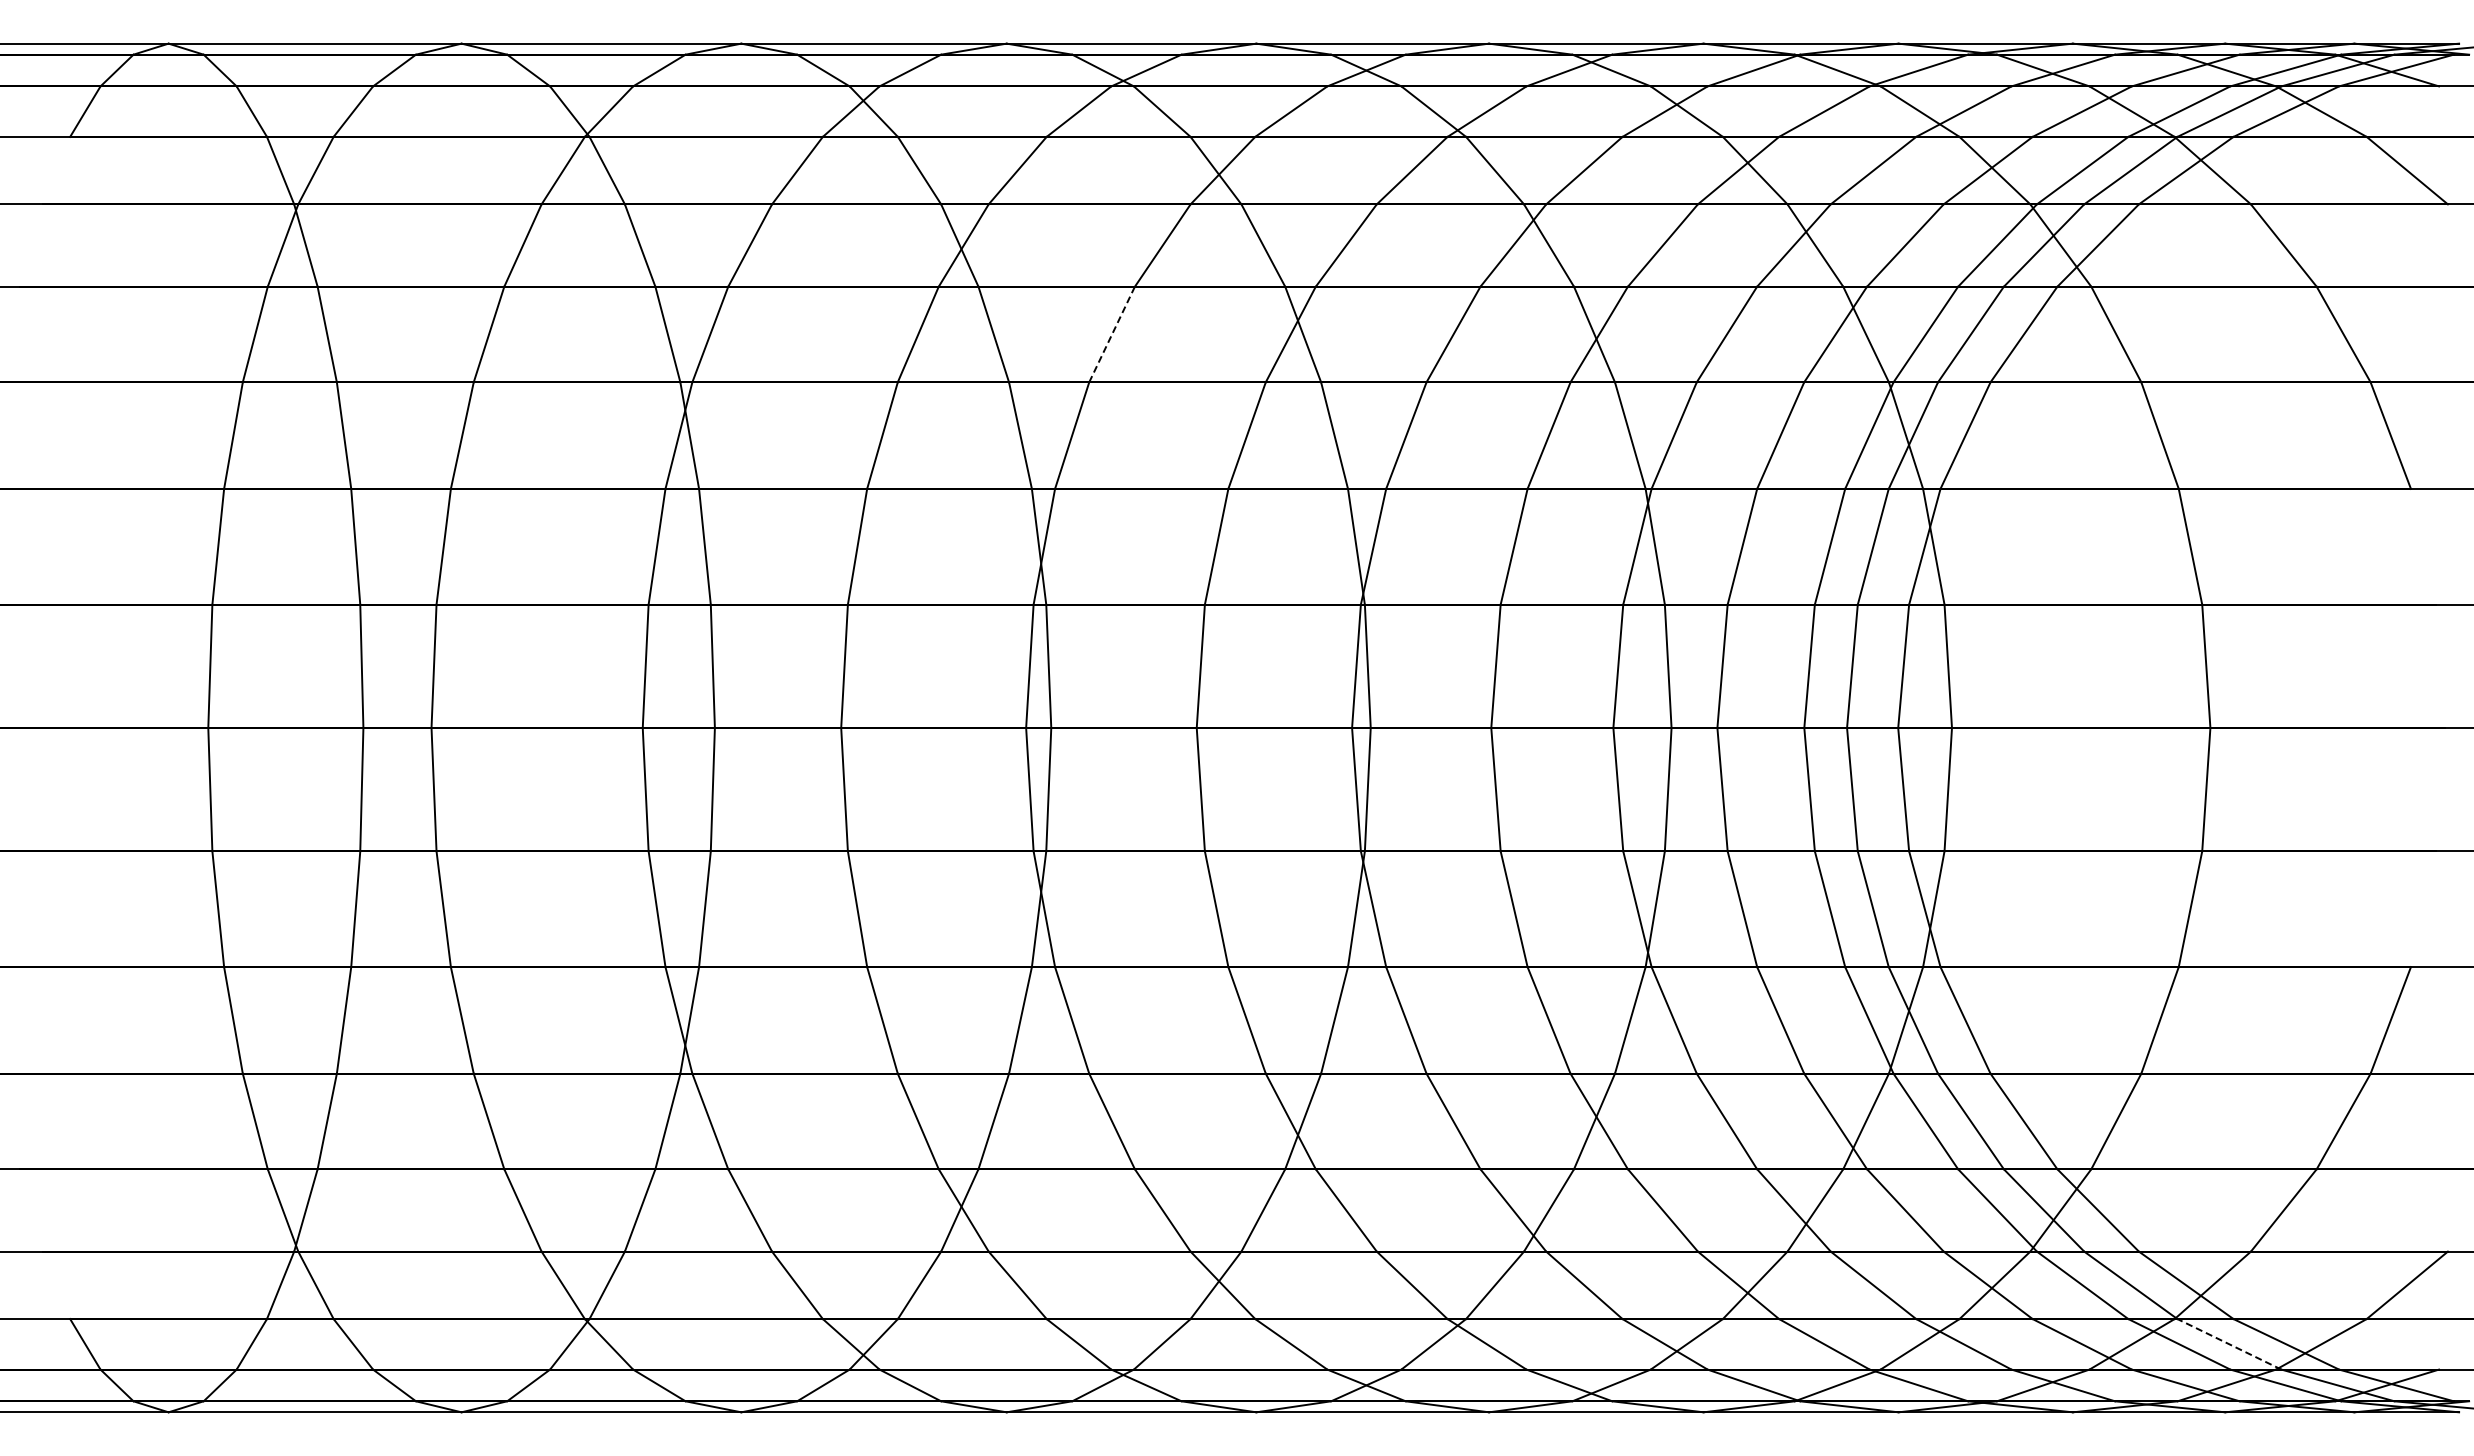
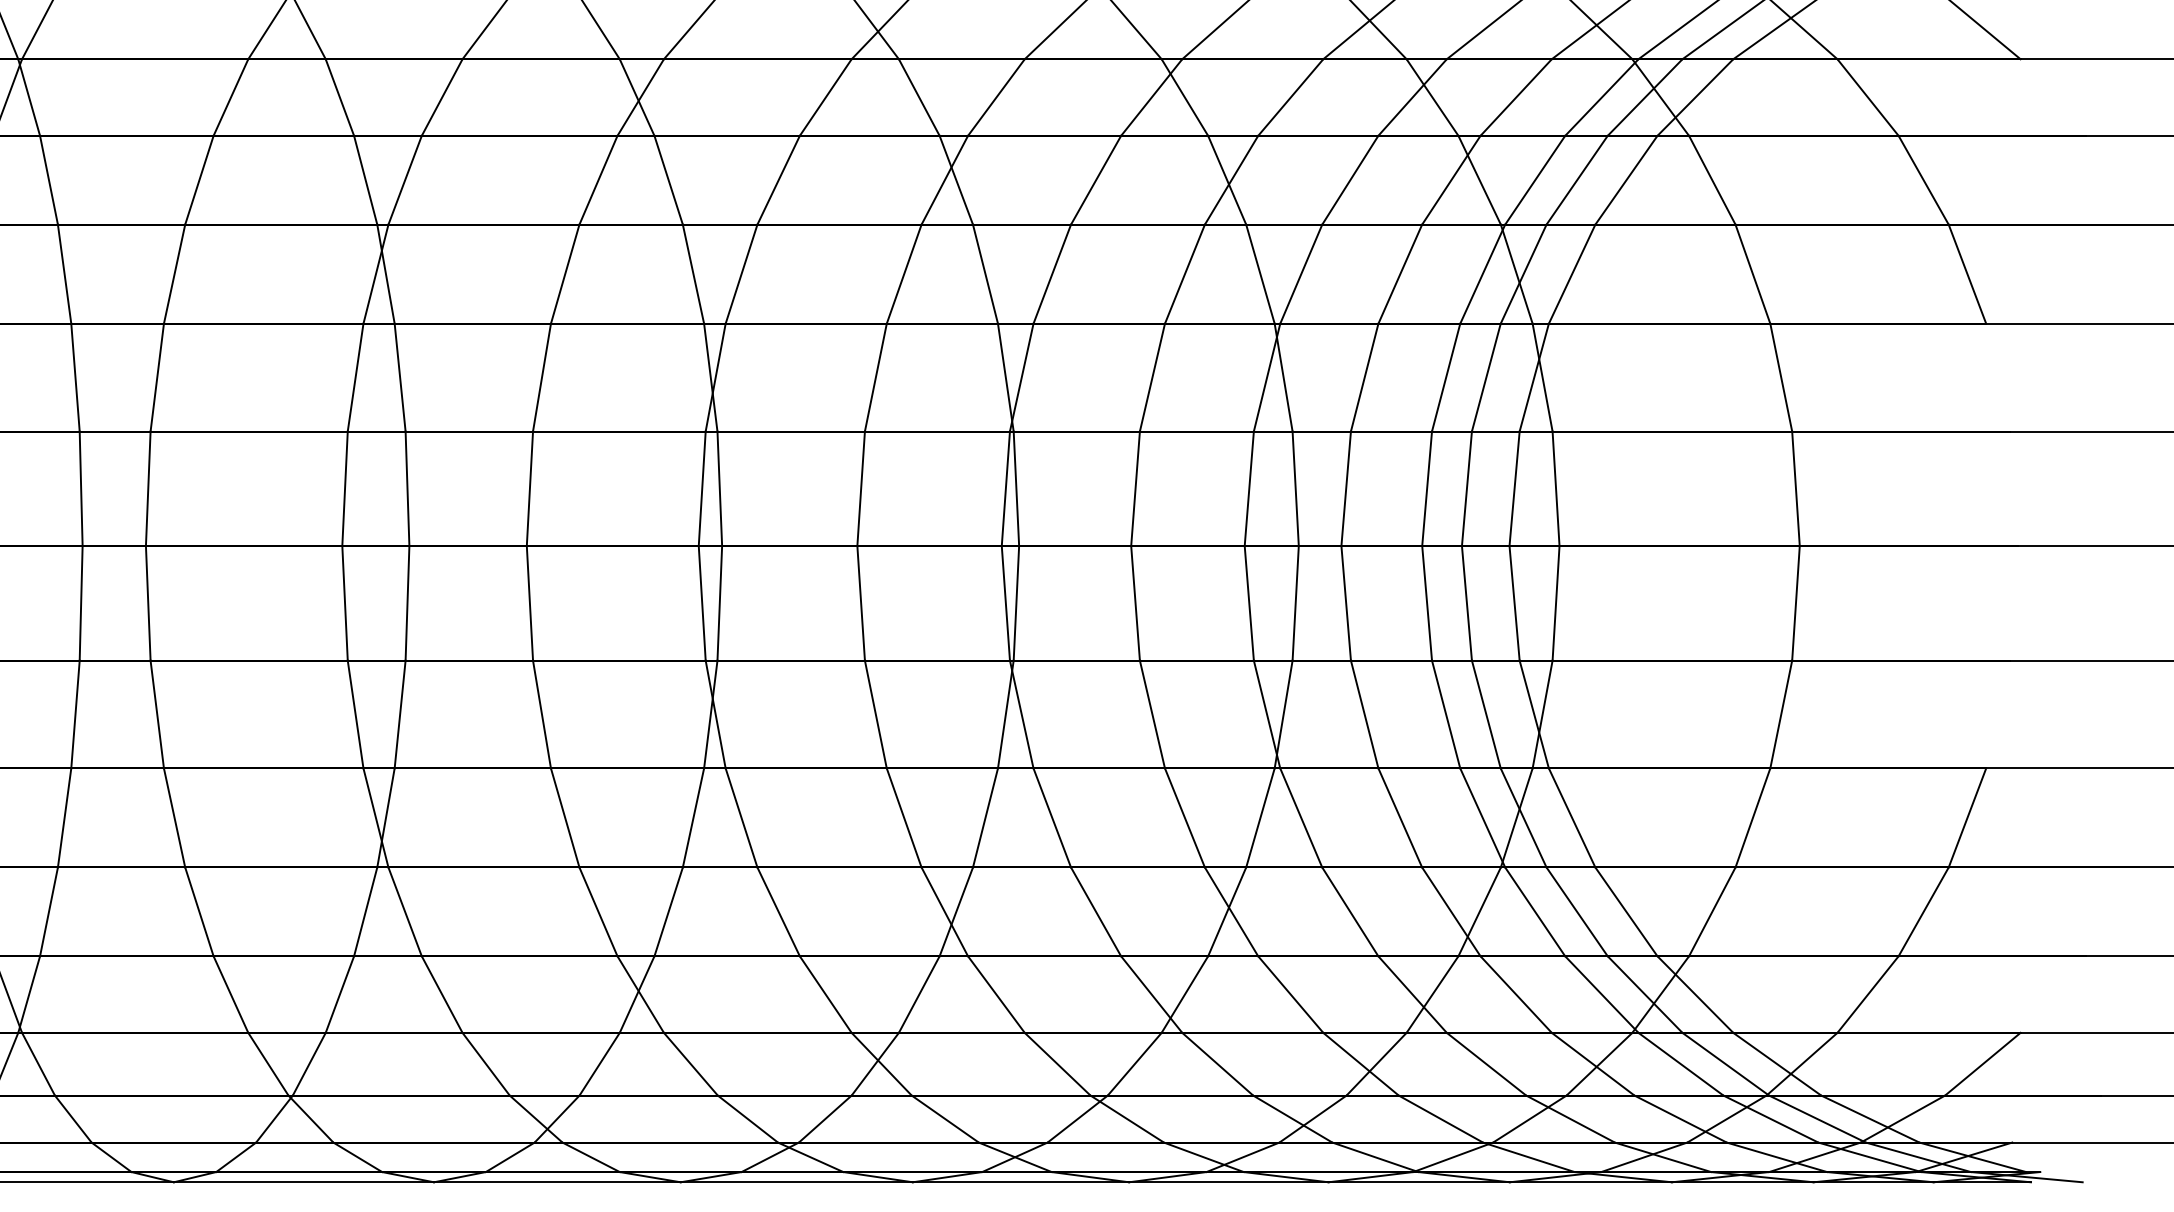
line: (1112, 334) -> (779, 180), dashed -> solid
line: (2229, 1344) -> (1817, 1119), dashed -> solid

